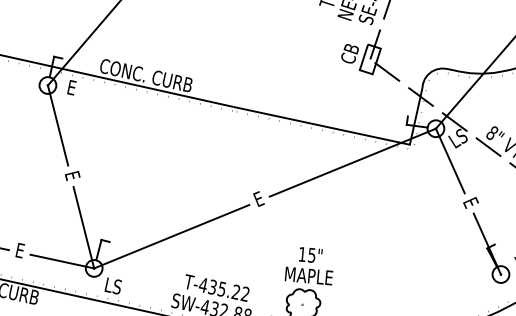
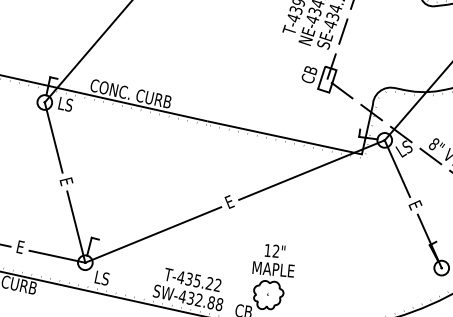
text: (71, 87) -> (65, 104), E -> LS
text: (311, 254) -> (275, 250), 15" -> 12"

